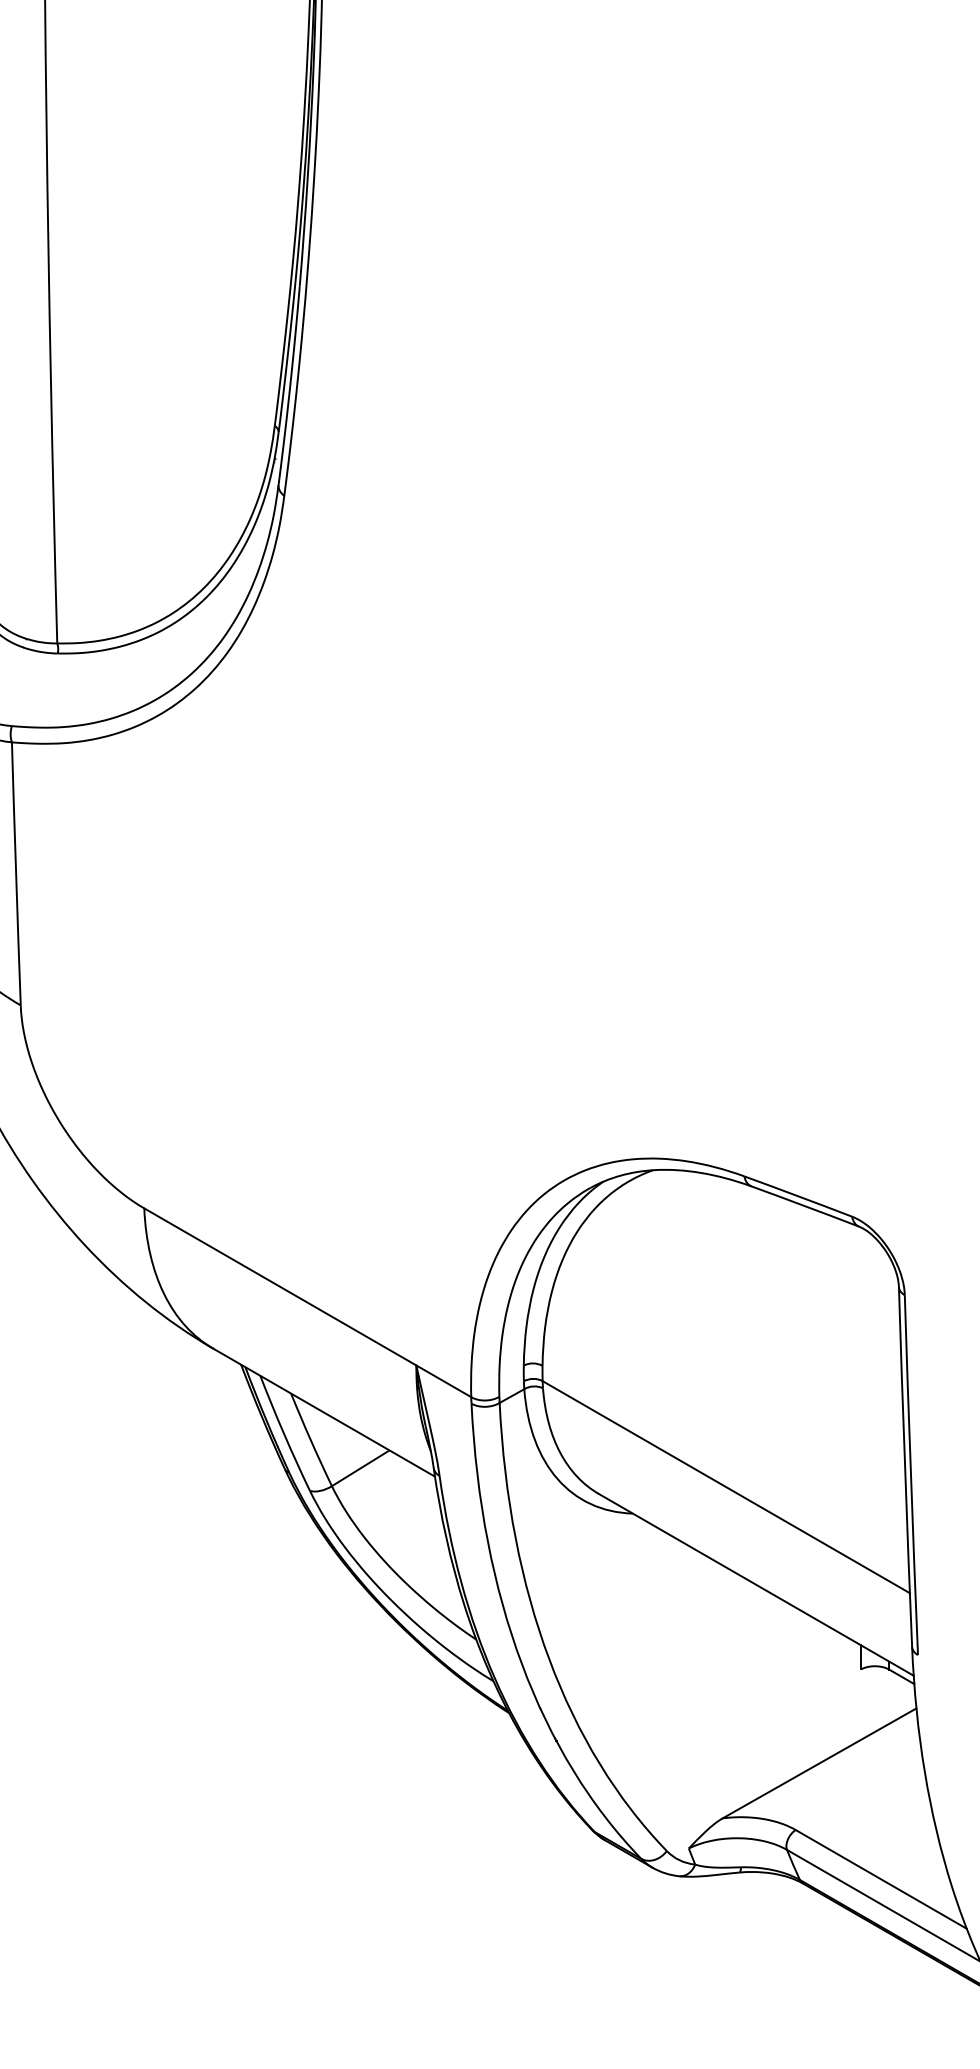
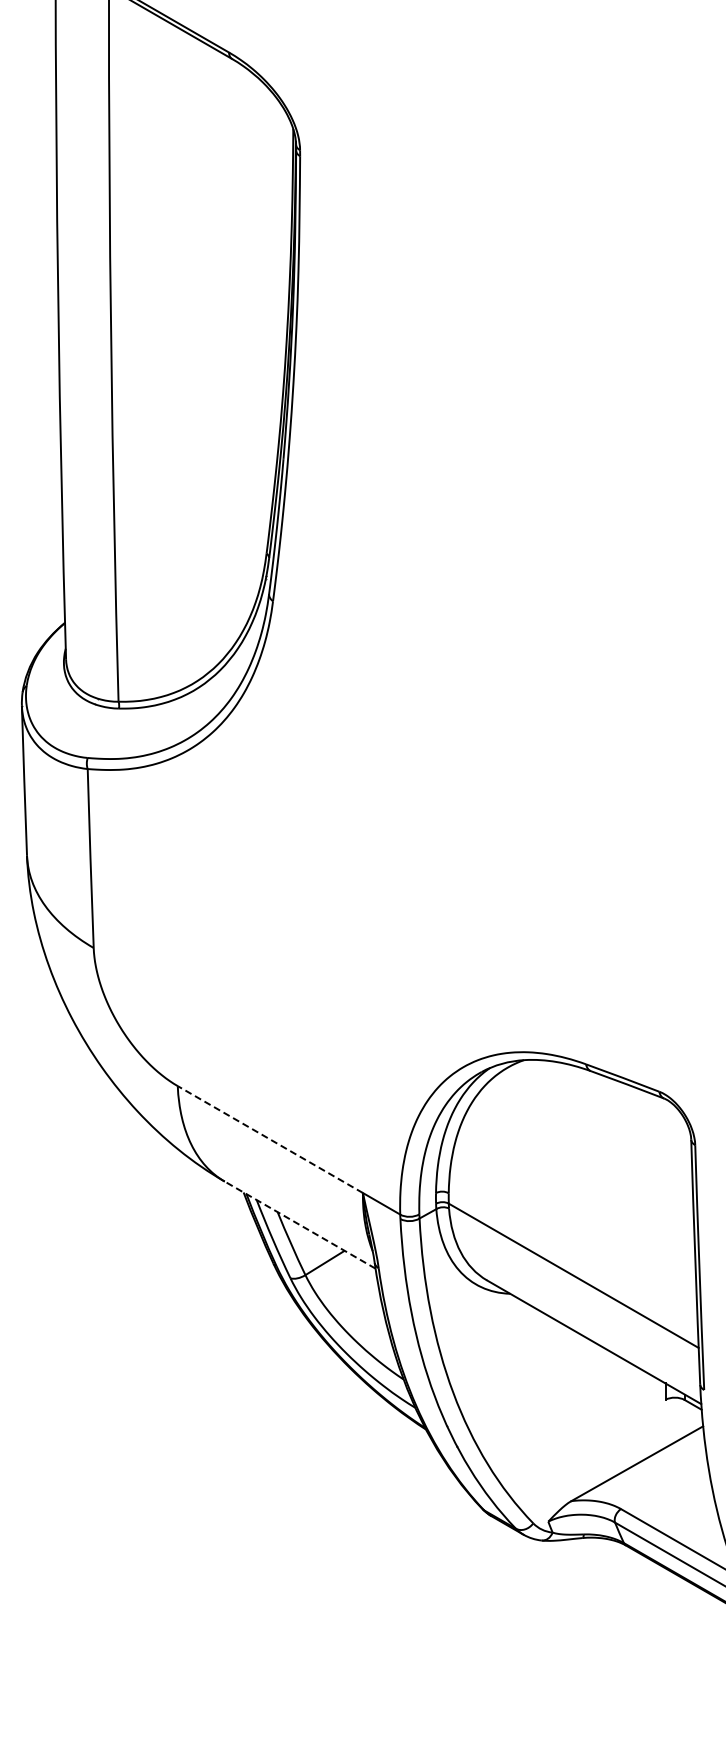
line: (280, 1286) -> (270, 1139), solid -> dashed
line: (323, 1411) -> (299, 1224), solid -> dashed

